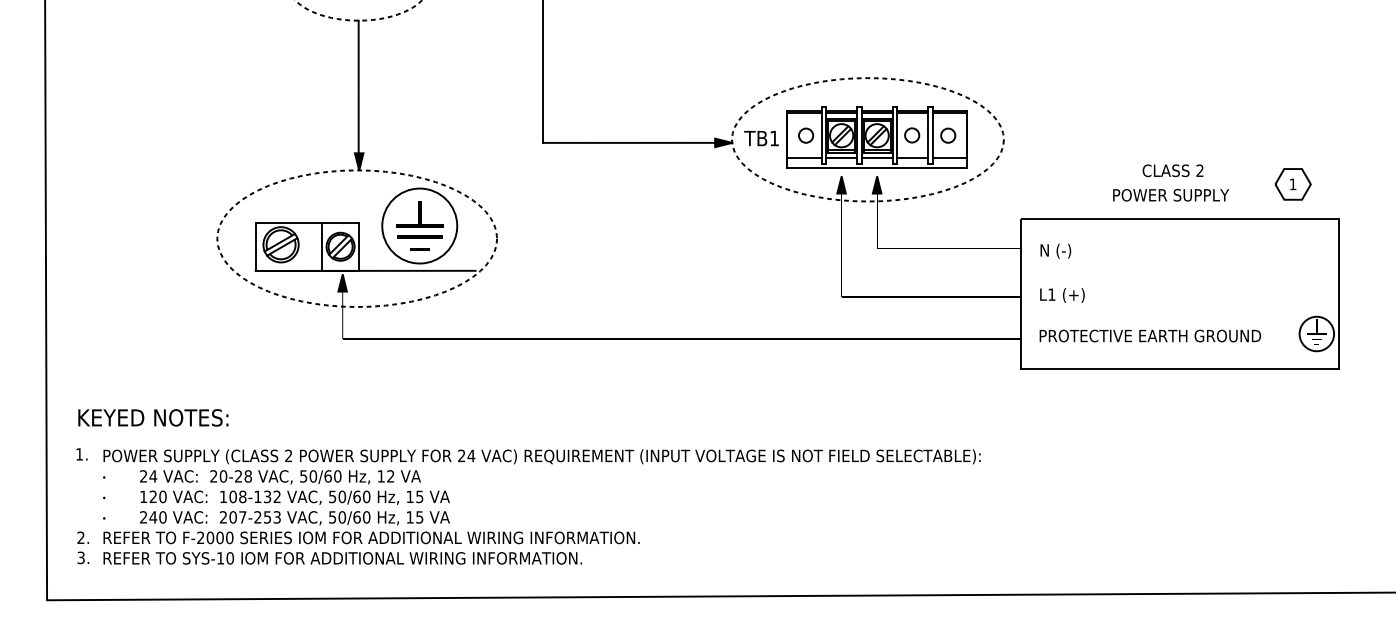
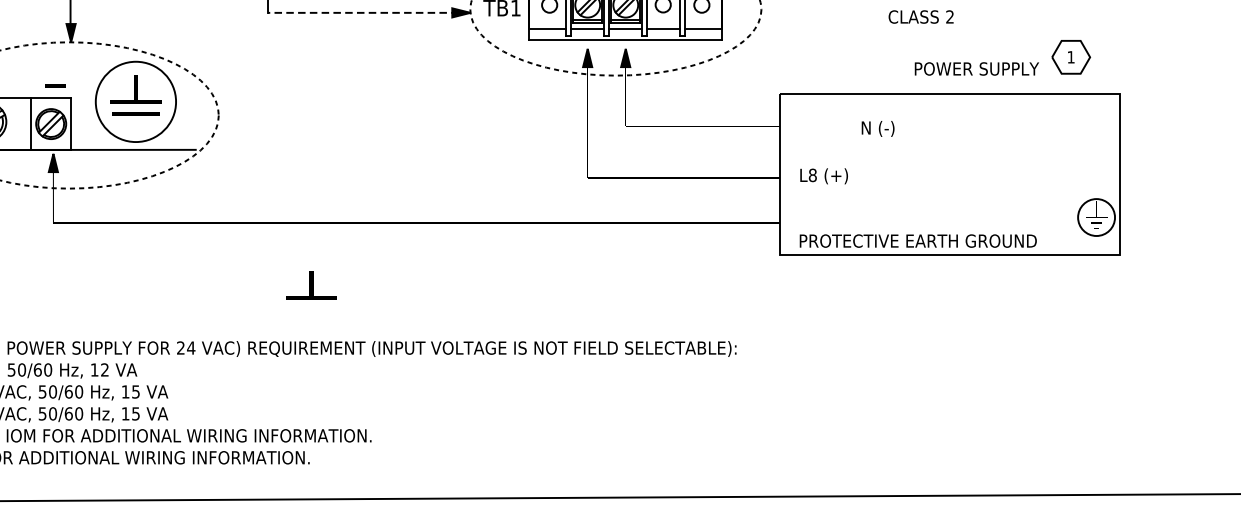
line: (637, 142) -> (369, 12), solid -> dashed
text: (1172, 170) -> (920, 16), moved
text: (1171, 195) -> (977, 69), moved
line: (419, 249) -> (55, 86), moved
text: (1055, 250) -> (877, 128), moved
text: (1051, 294) -> (812, 175), L1 -> L8
text: (1150, 335) -> (918, 240), moved
part: (583, 397) -> (311, 285), added

